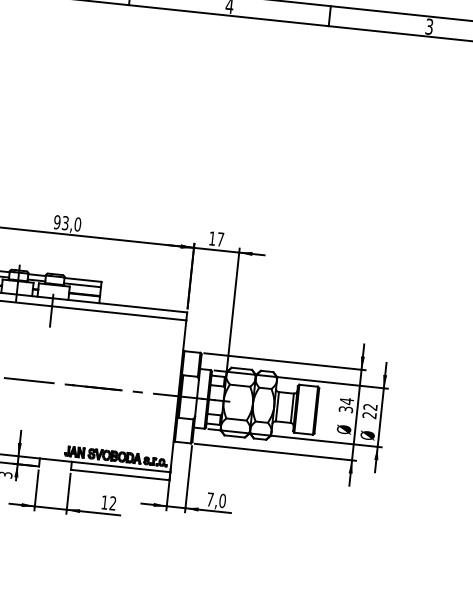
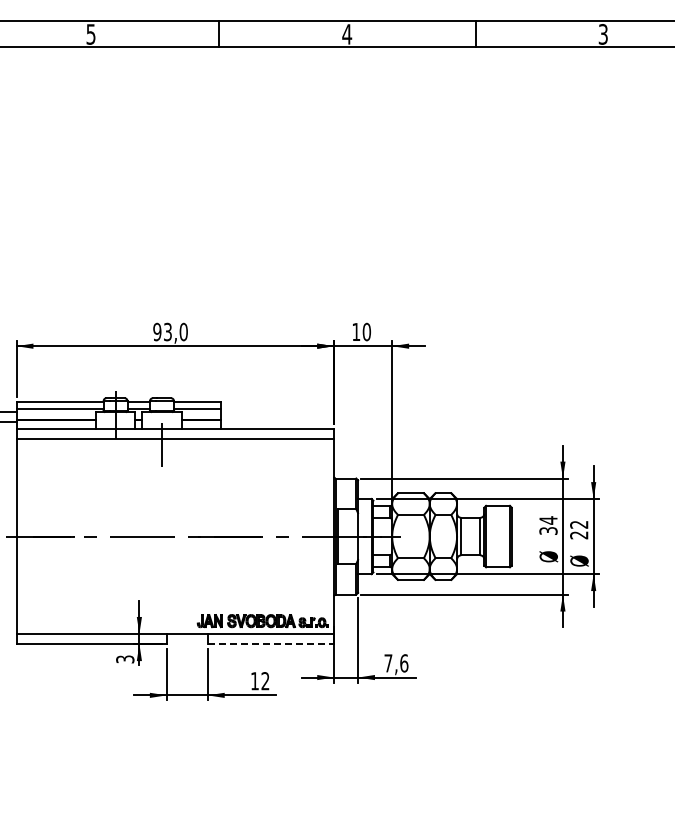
text: (220, 239) -> (366, 331), 17 -> 10
line: (120, 475) -> (271, 644), solid -> dashed
text: (222, 501) -> (404, 663), 7,0 -> 7,6

